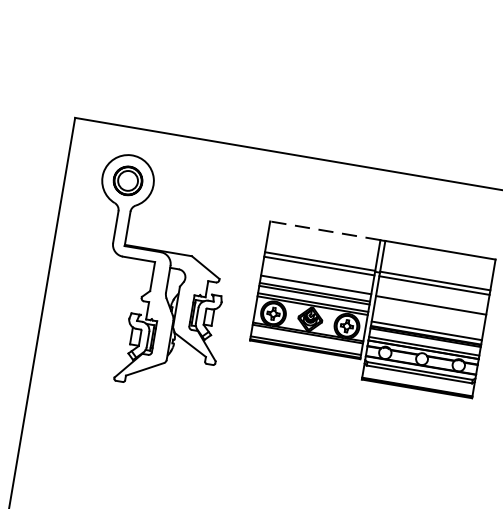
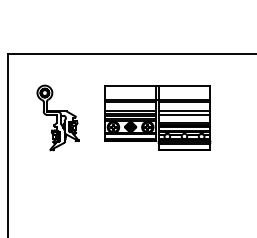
line: (325, 230) -> (130, 85), dashed -> solid
part: (157, 272) -> (57, 117), size x0.62
line: (430, 311) -> (184, 114), added

